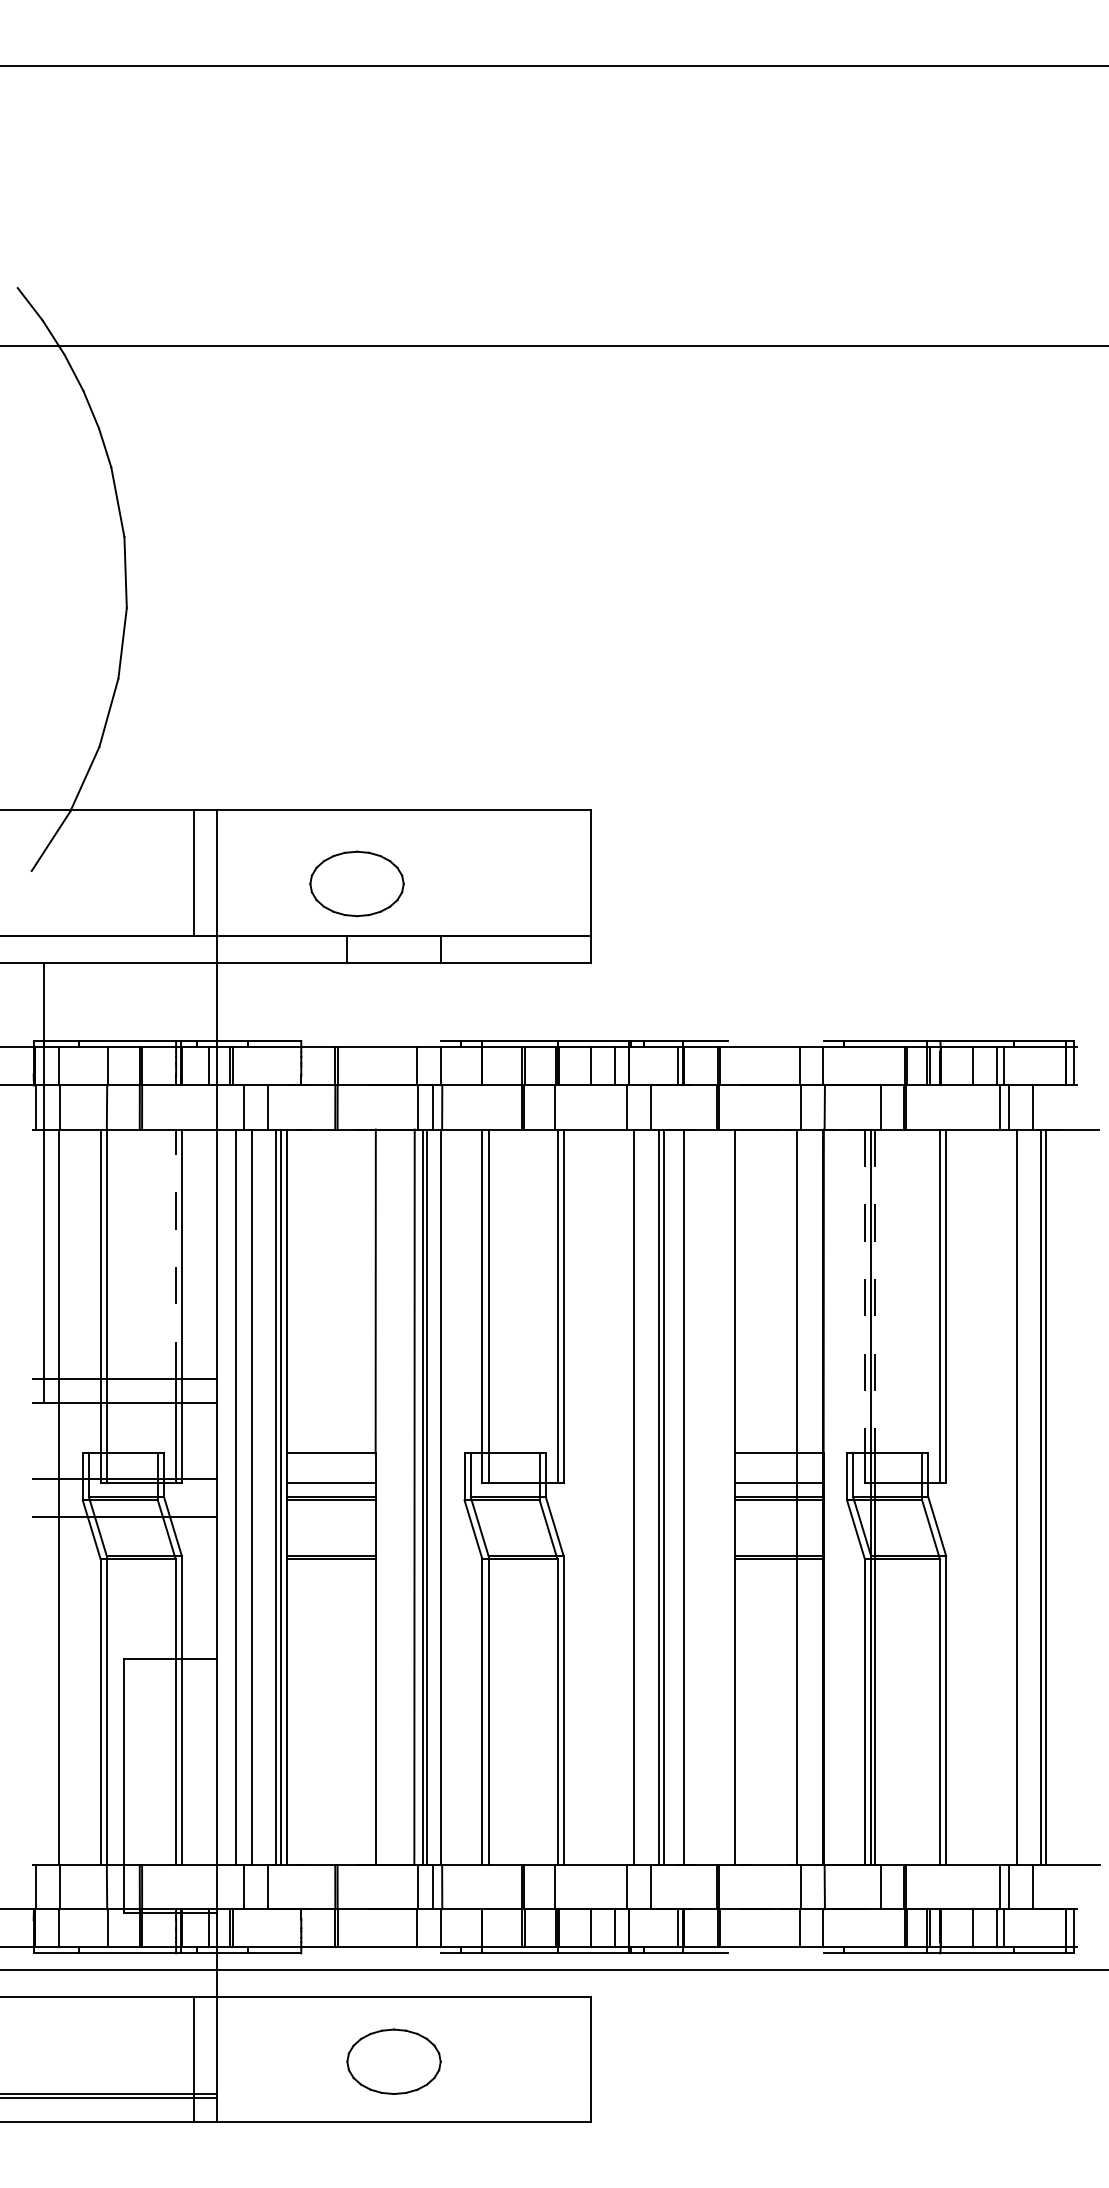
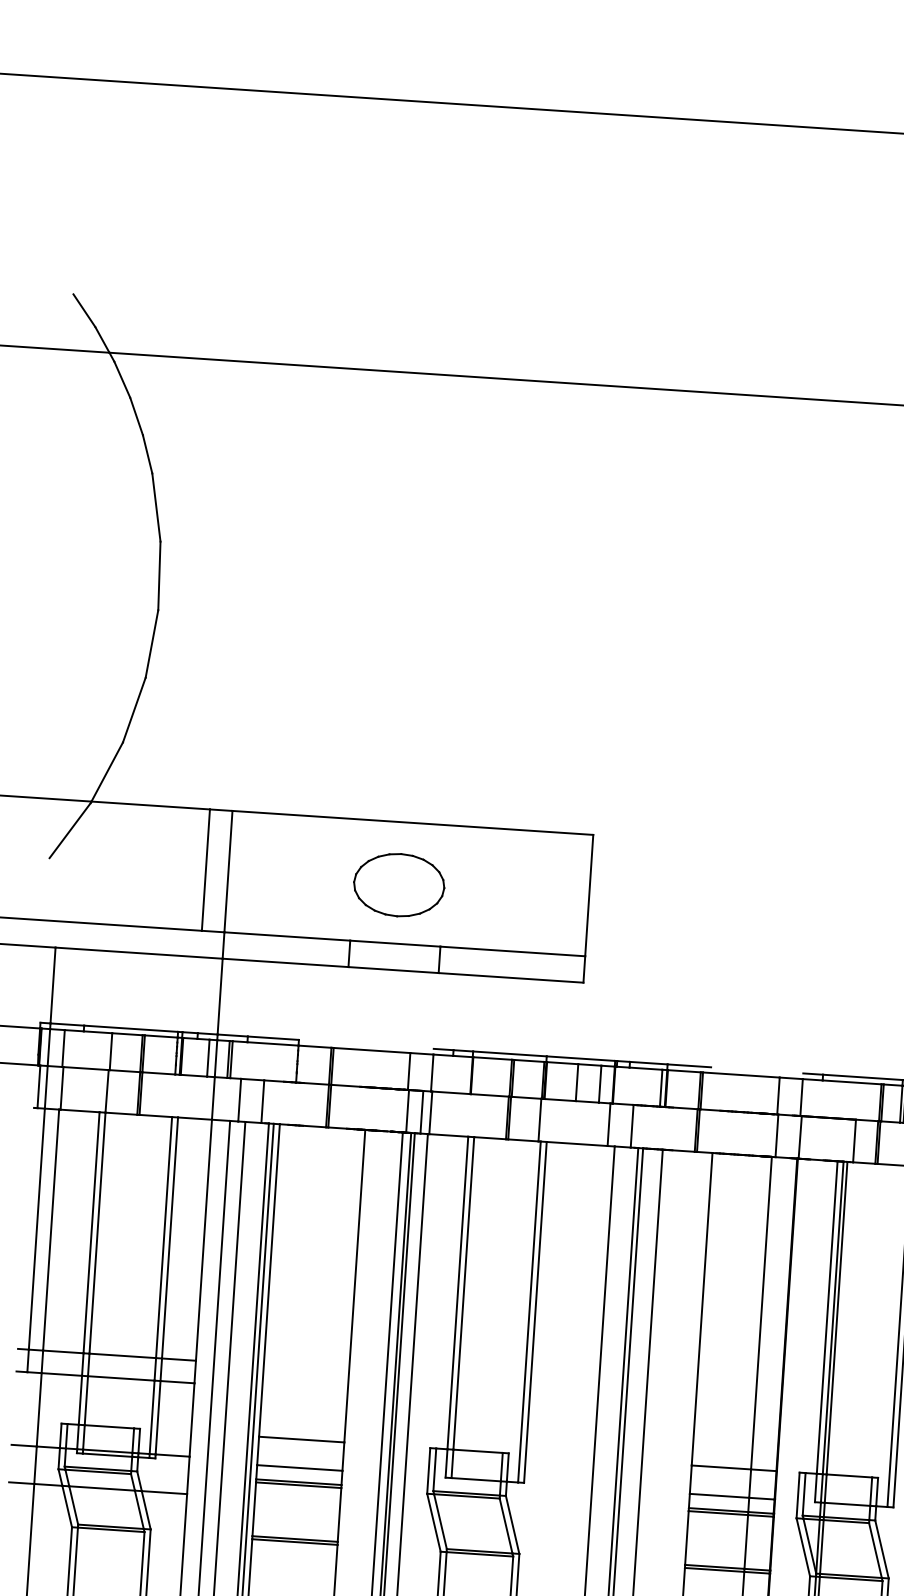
part: (356, 883) -> (398, 884), moved
line: (175, 1254) -> (163, 1237), dashed -> solid
line: (864, 1291) -> (826, 1317), dashed -> solid
line: (875, 1291) -> (837, 1318), dashed -> solid

